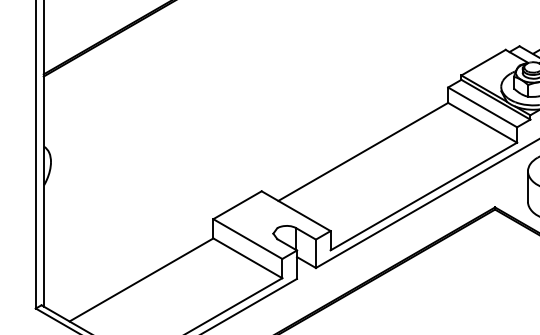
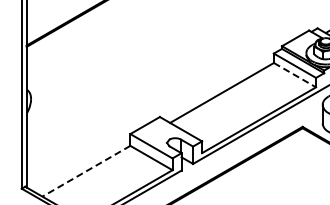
line: (483, 123) -> (295, 75), solid -> dashed
line: (141, 280) -> (86, 171), solid -> dashed

